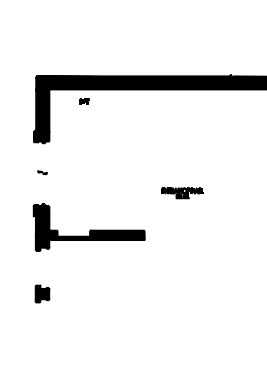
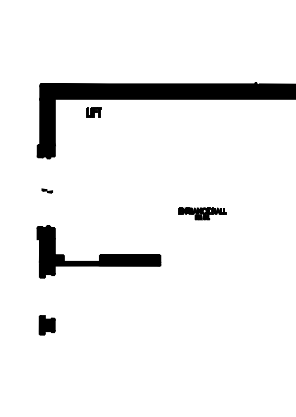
part: (83, 101) -> (92, 112), size x1.6

